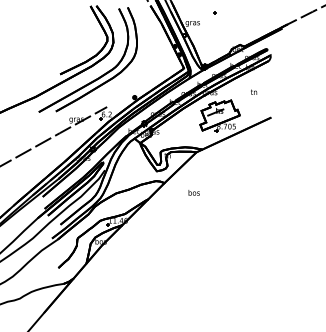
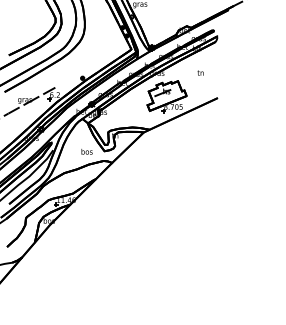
text: (193, 192) -> (86, 151), moved

